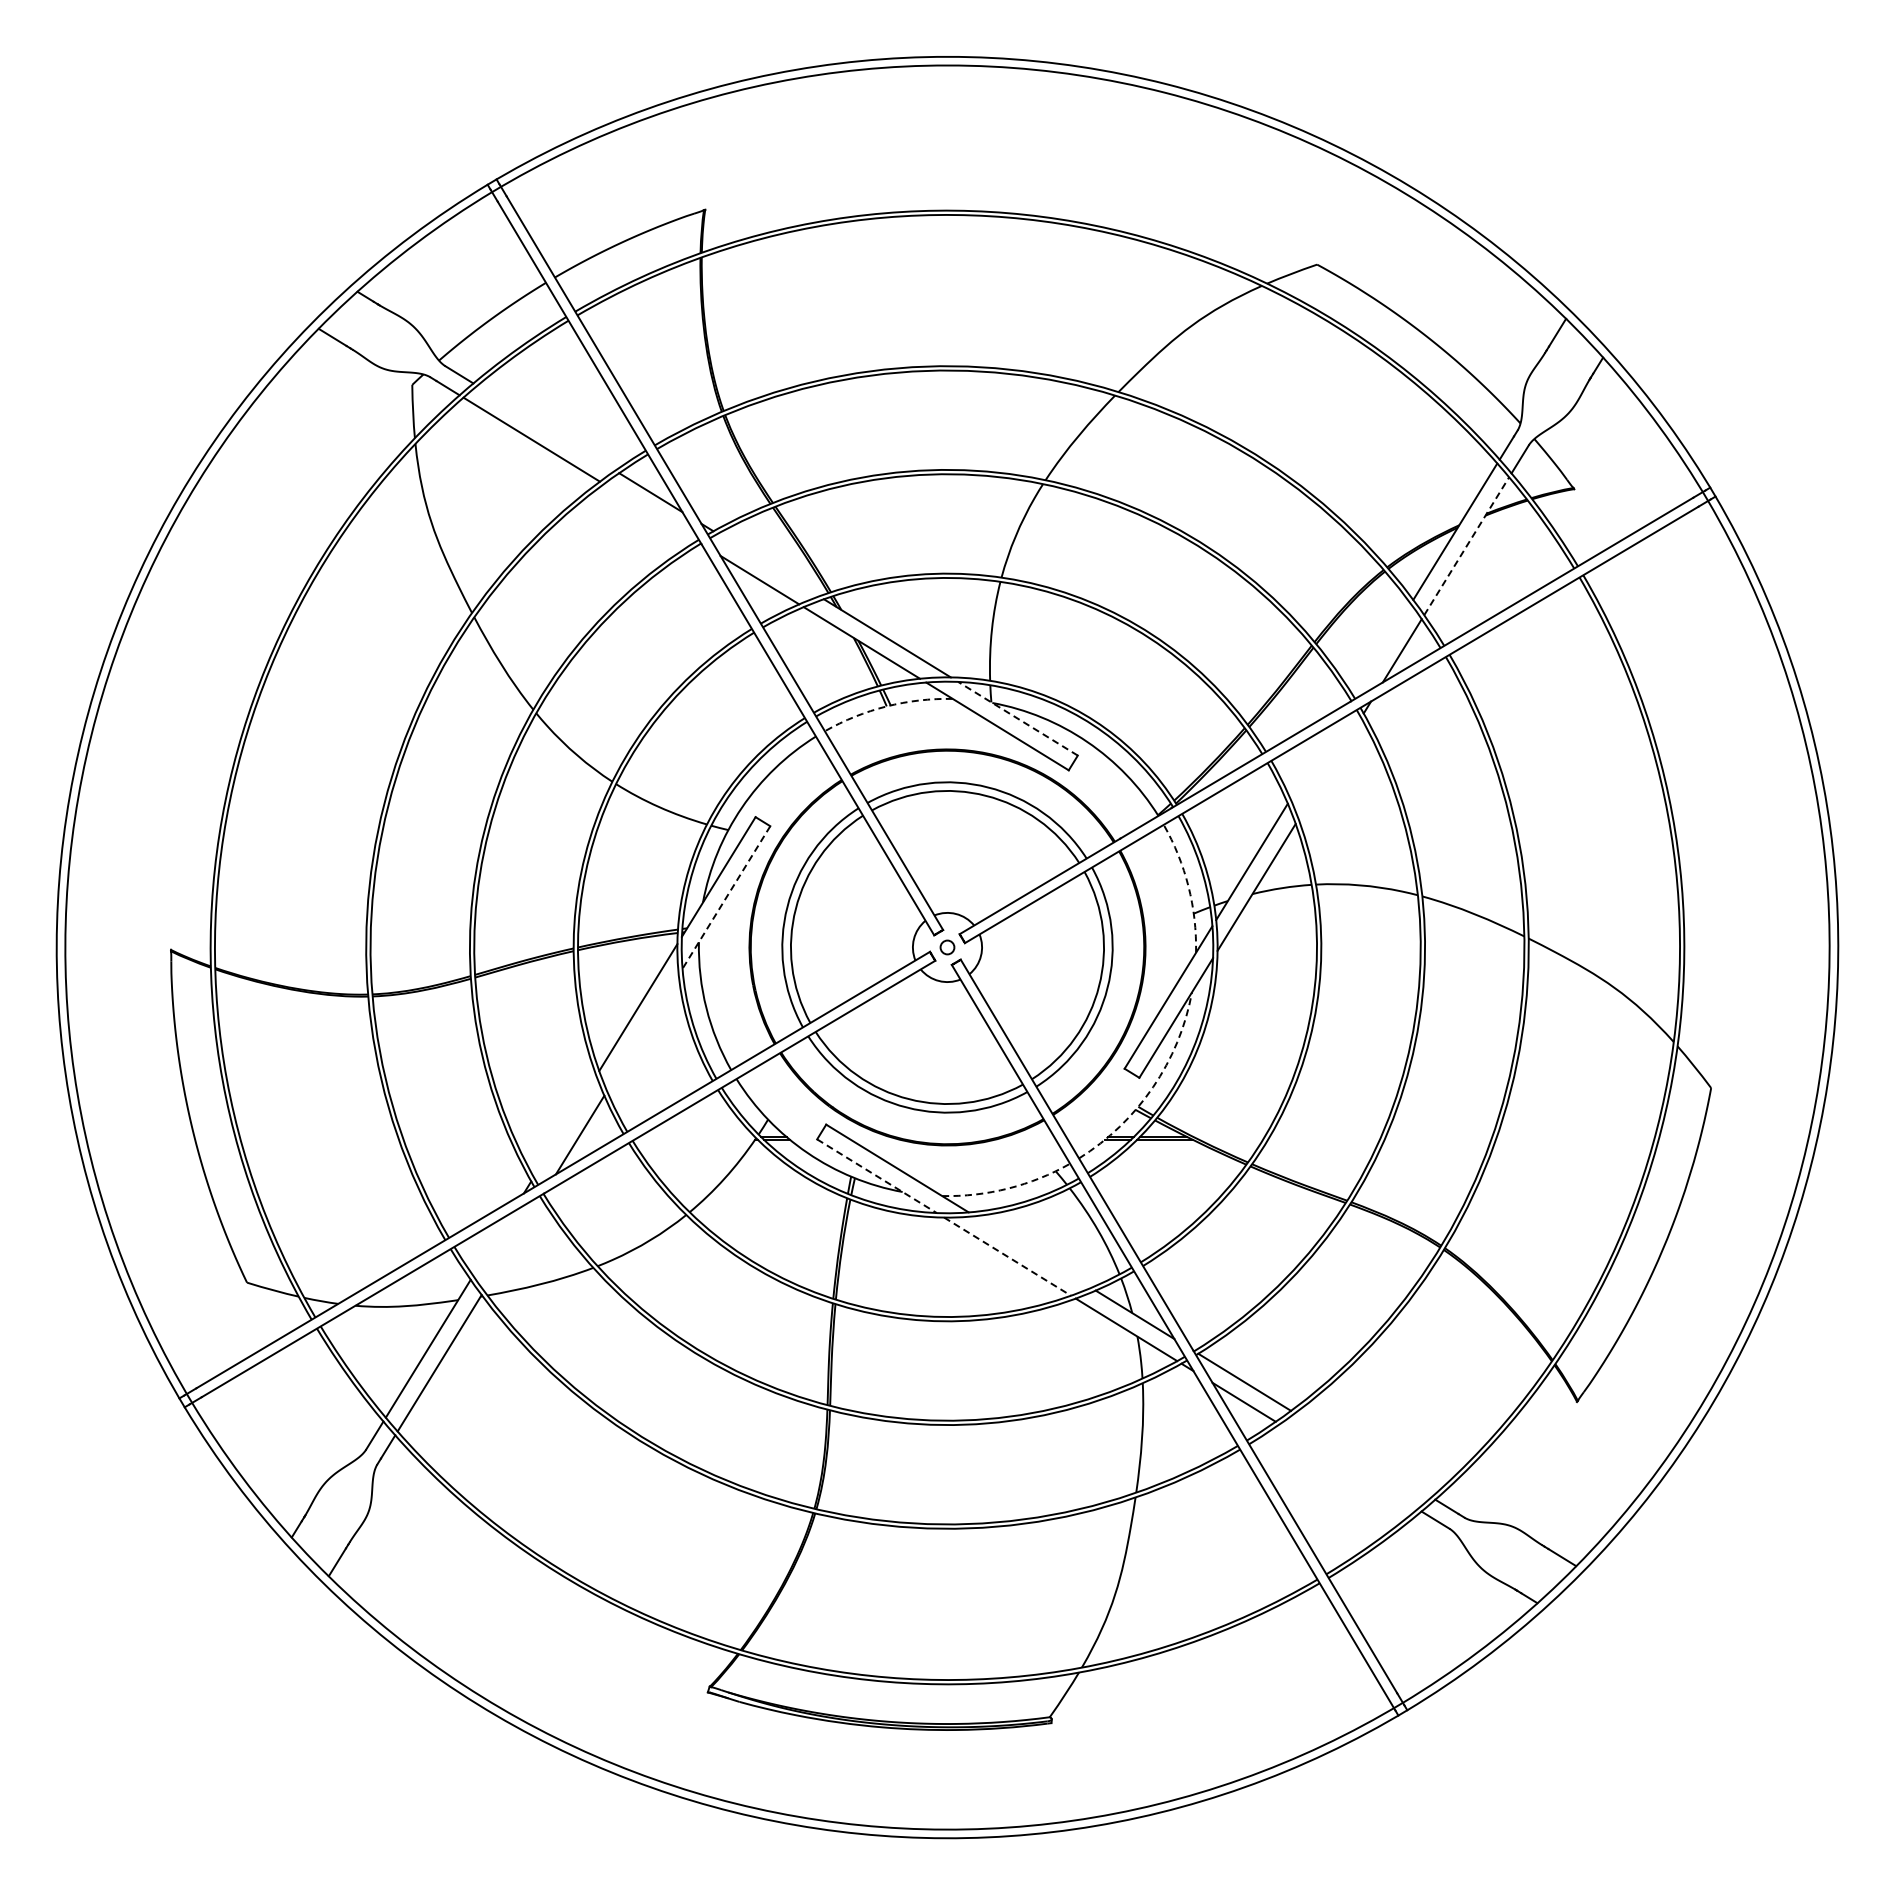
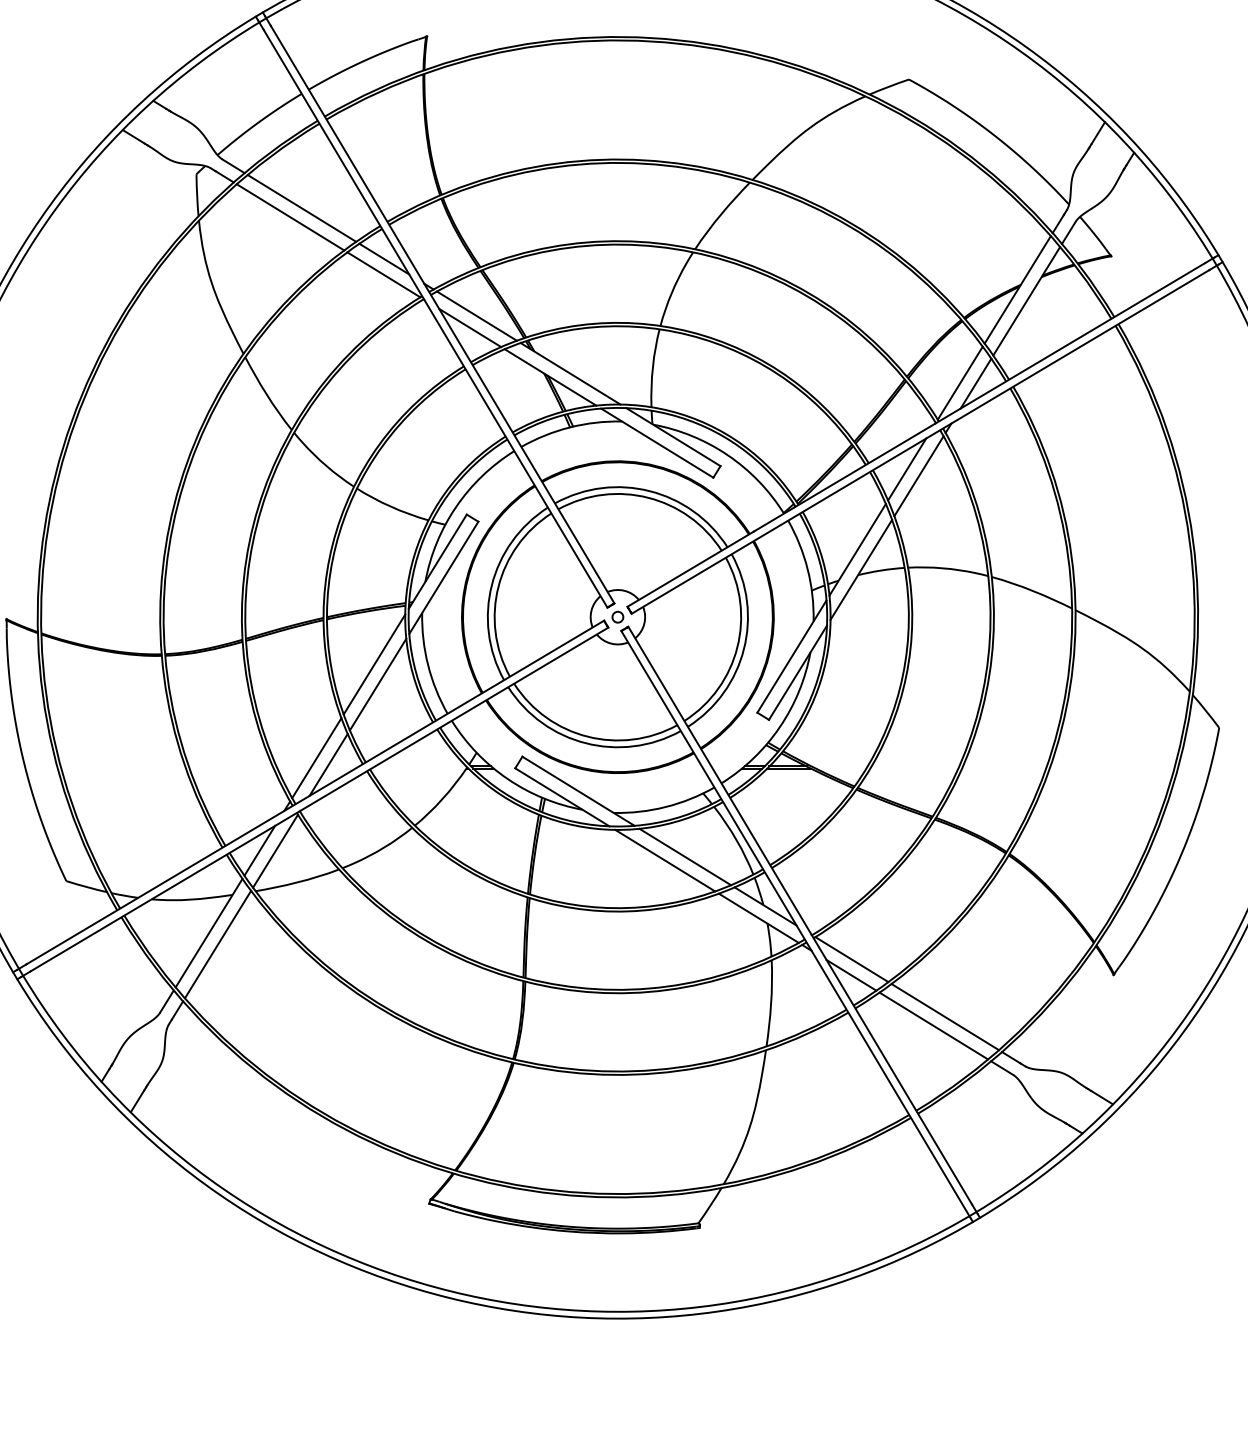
line: (546, 427) -> (302, 207), added
line: (649, 512) -> (383, 274), added
line: (1466, 546) -> (1026, 301), dashed -> solid
line: (768, 564) -> (476, 315), added
line: (1381, 649) -> (959, 382), added
arc: (886, 706) -> (569, 427), dashed -> solid
line: (1017, 718) -> (673, 436), dashed -> solid
line: (1314, 759) -> (906, 469), added
line: (1329, 768) -> (918, 476), added
arc: (1188, 886) -> (807, 569), dashed -> solid
line: (726, 897) -> (443, 577), dashed -> solid
line: (642, 1032) -> (377, 684), added
arc: (1153, 1087) -> (780, 727), dashed -> solid
line: (564, 1126) -> (316, 758), added
line: (877, 1176) -> (562, 797), dashed -> solid
arc: (1008, 1188) -> (665, 806), dashed -> solid
line: (492, 1243) -> (259, 850), added
line: (512, 1244) -> (275, 851), added
line: (1032, 1251) -> (684, 856), added
line: (1007, 1256) -> (665, 860), dashed -> solid
line: (1363, 1455) -> (945, 1017), added
line: (1348, 1466) -> (933, 1025), added

